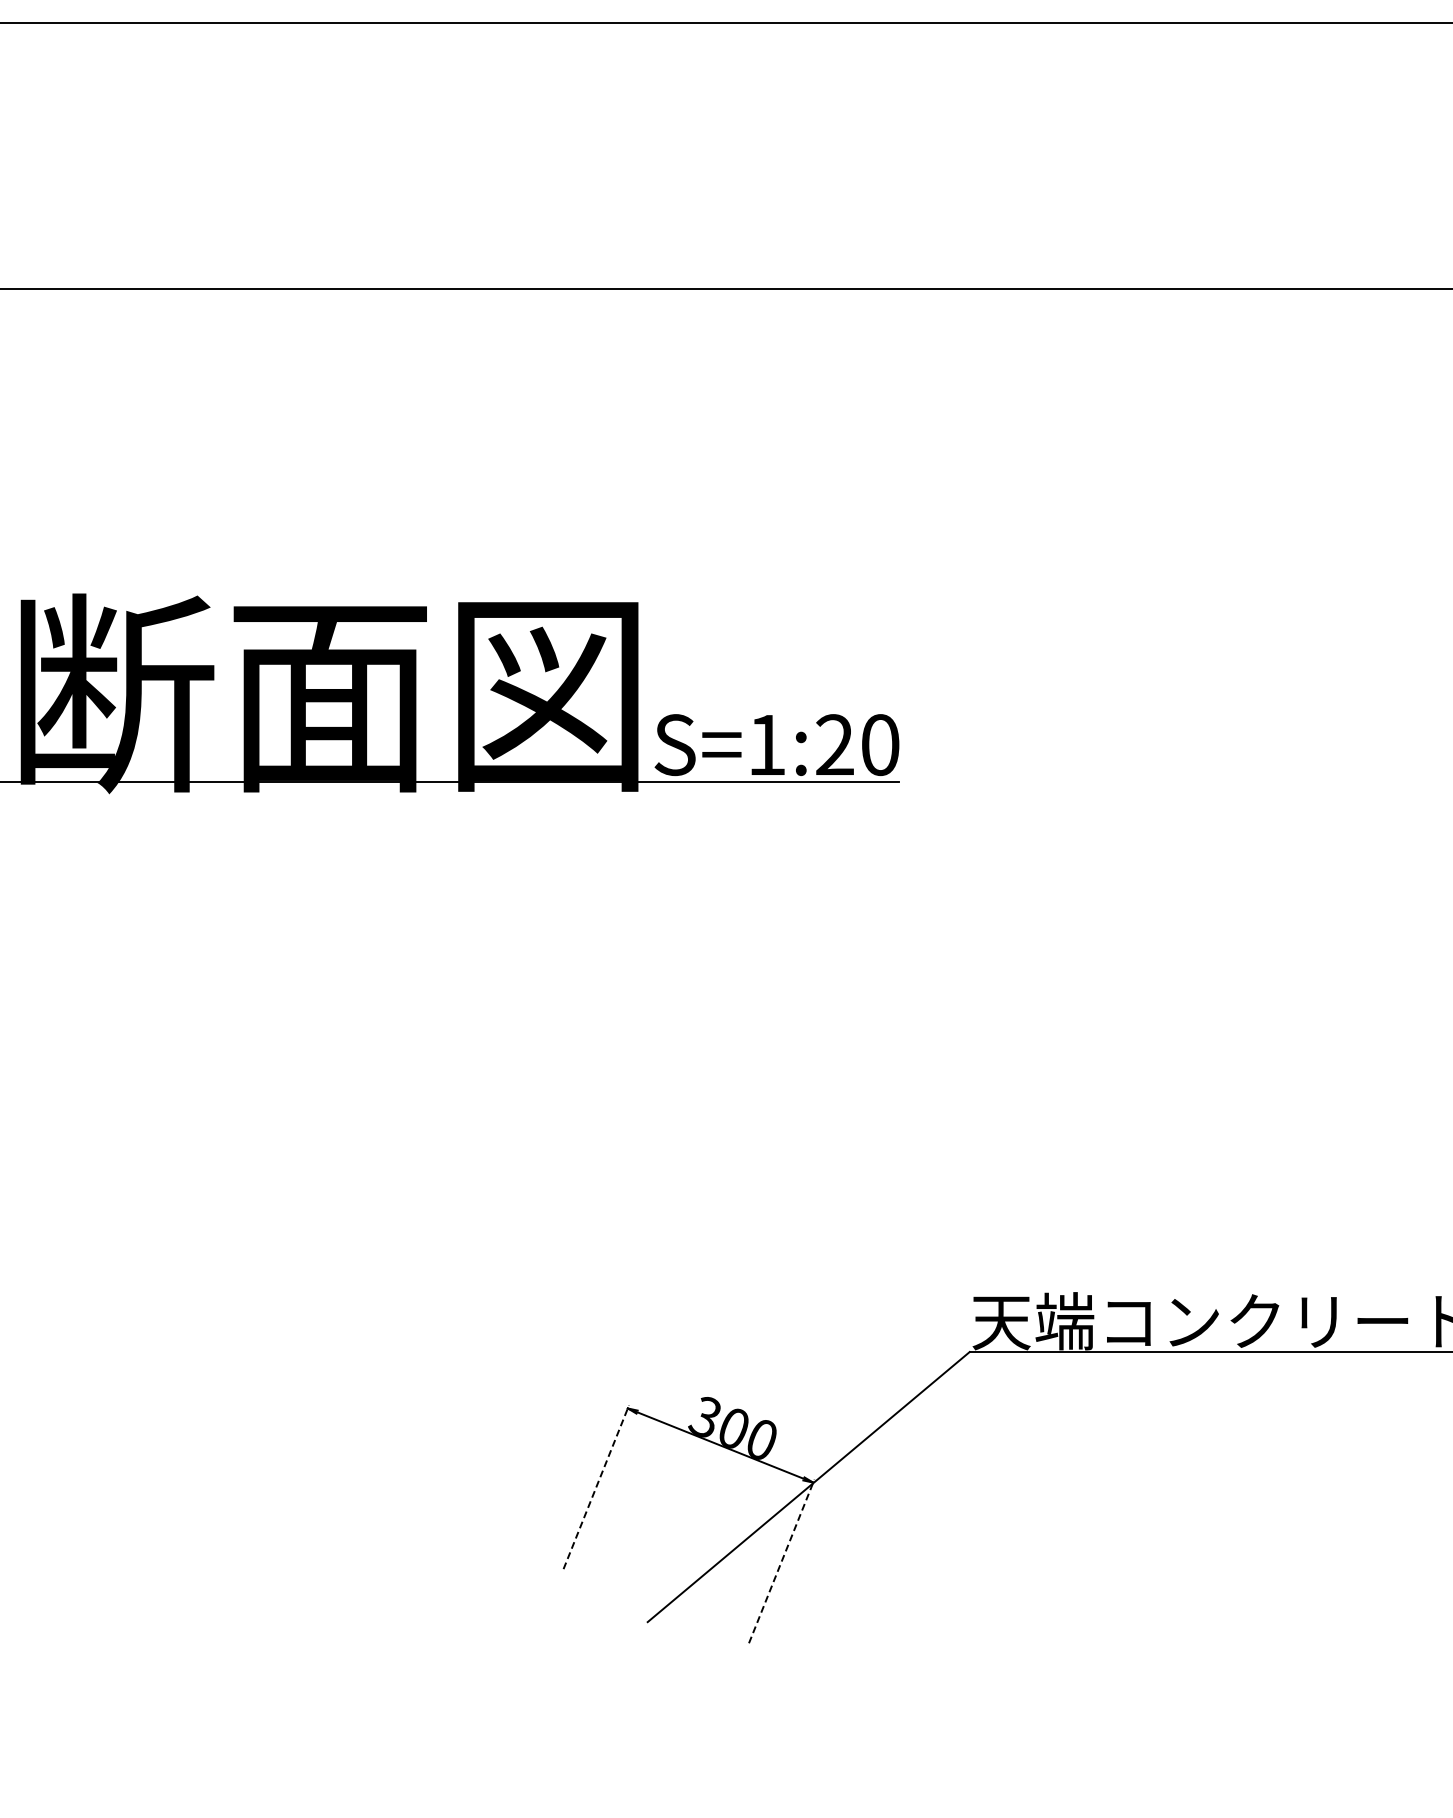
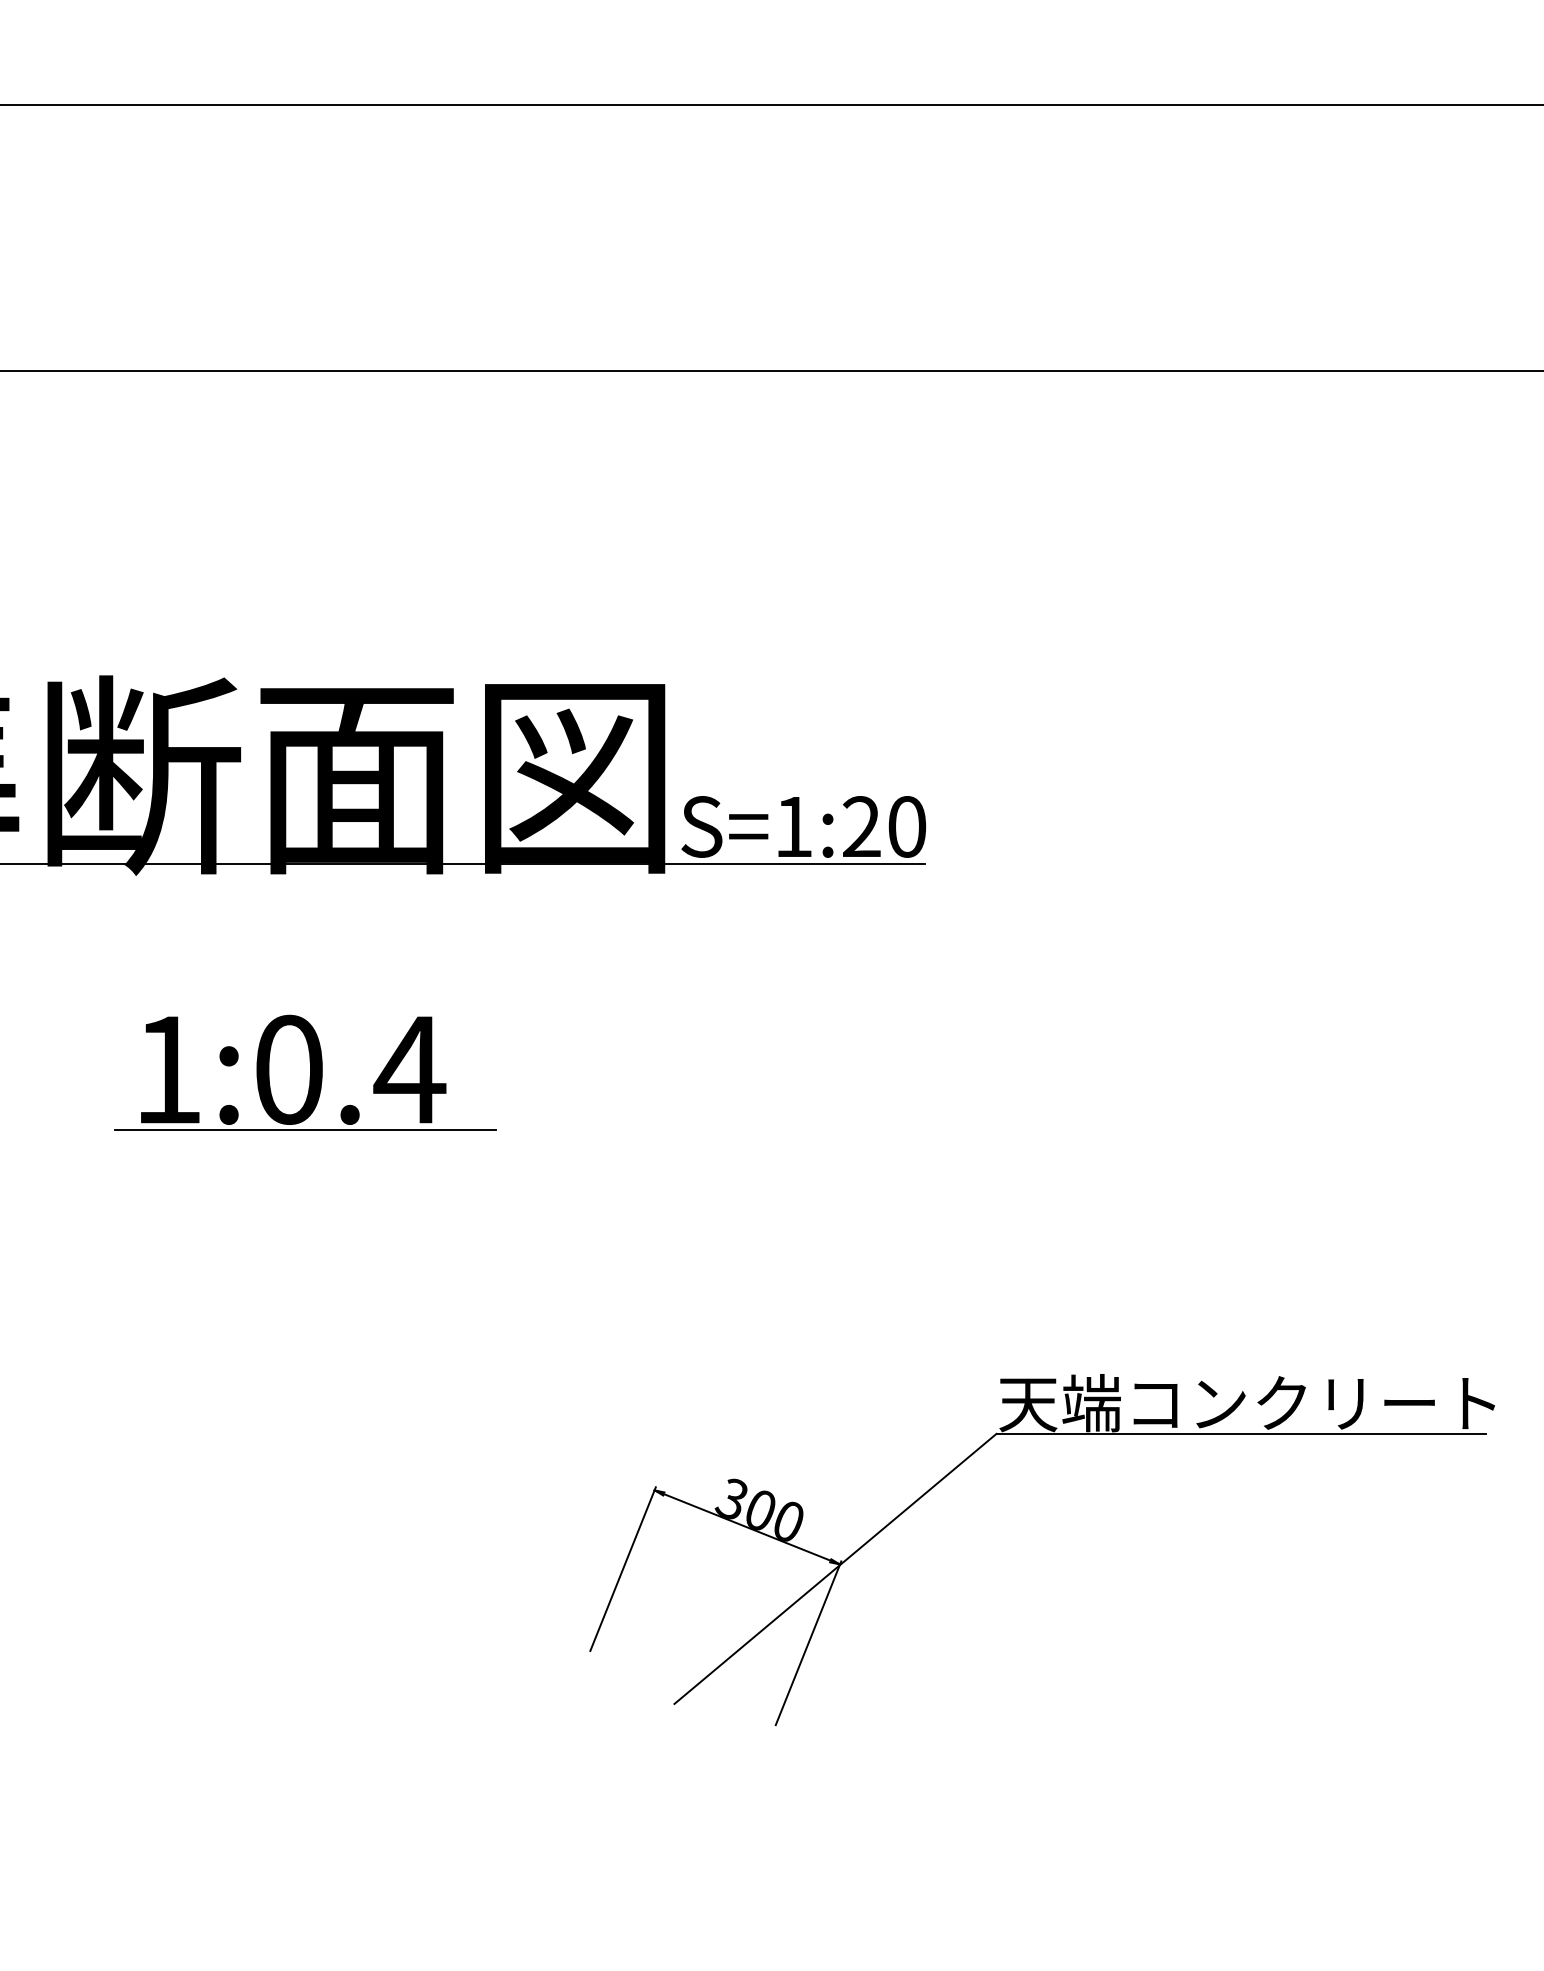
part: (278, 990) -> (305, 1072), added
line: (596, 1486) -> (623, 1568), dashed -> solid
line: (781, 1560) -> (808, 1642), dashed -> solid

